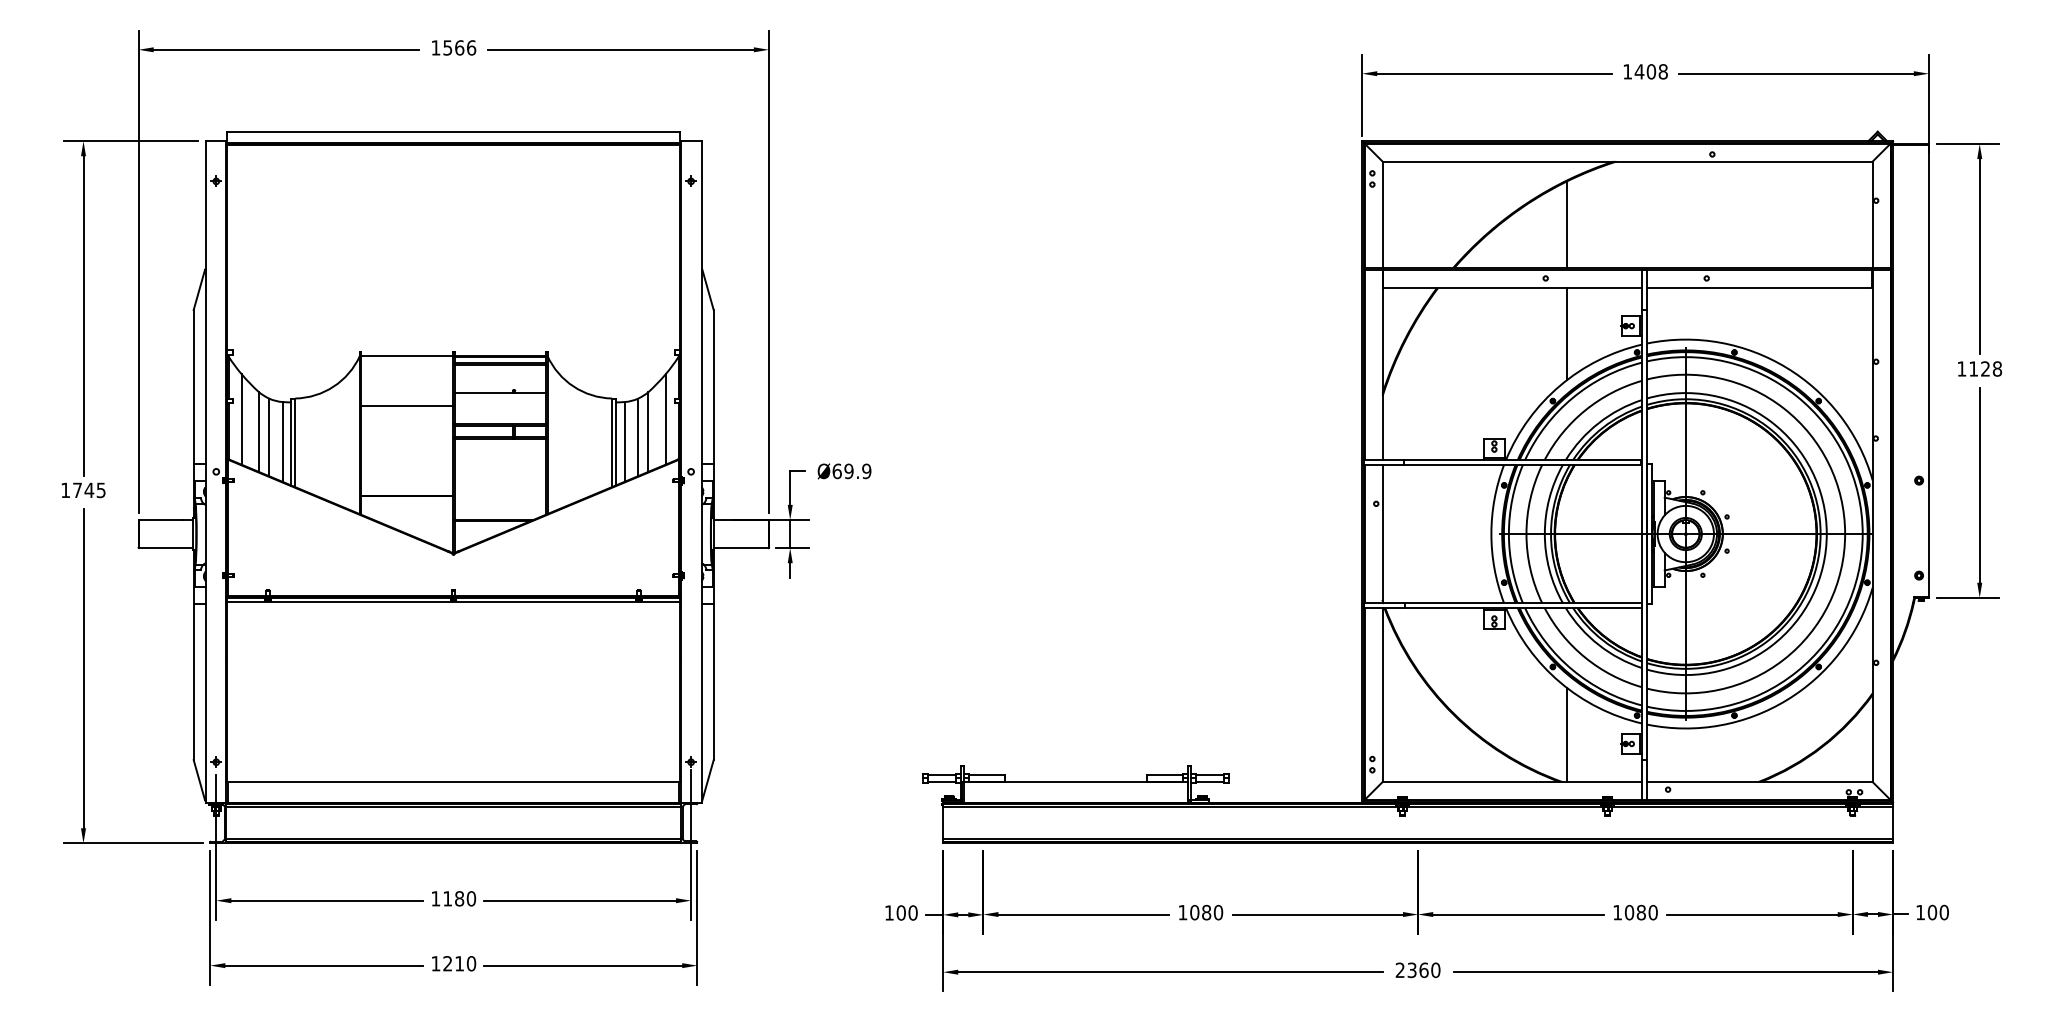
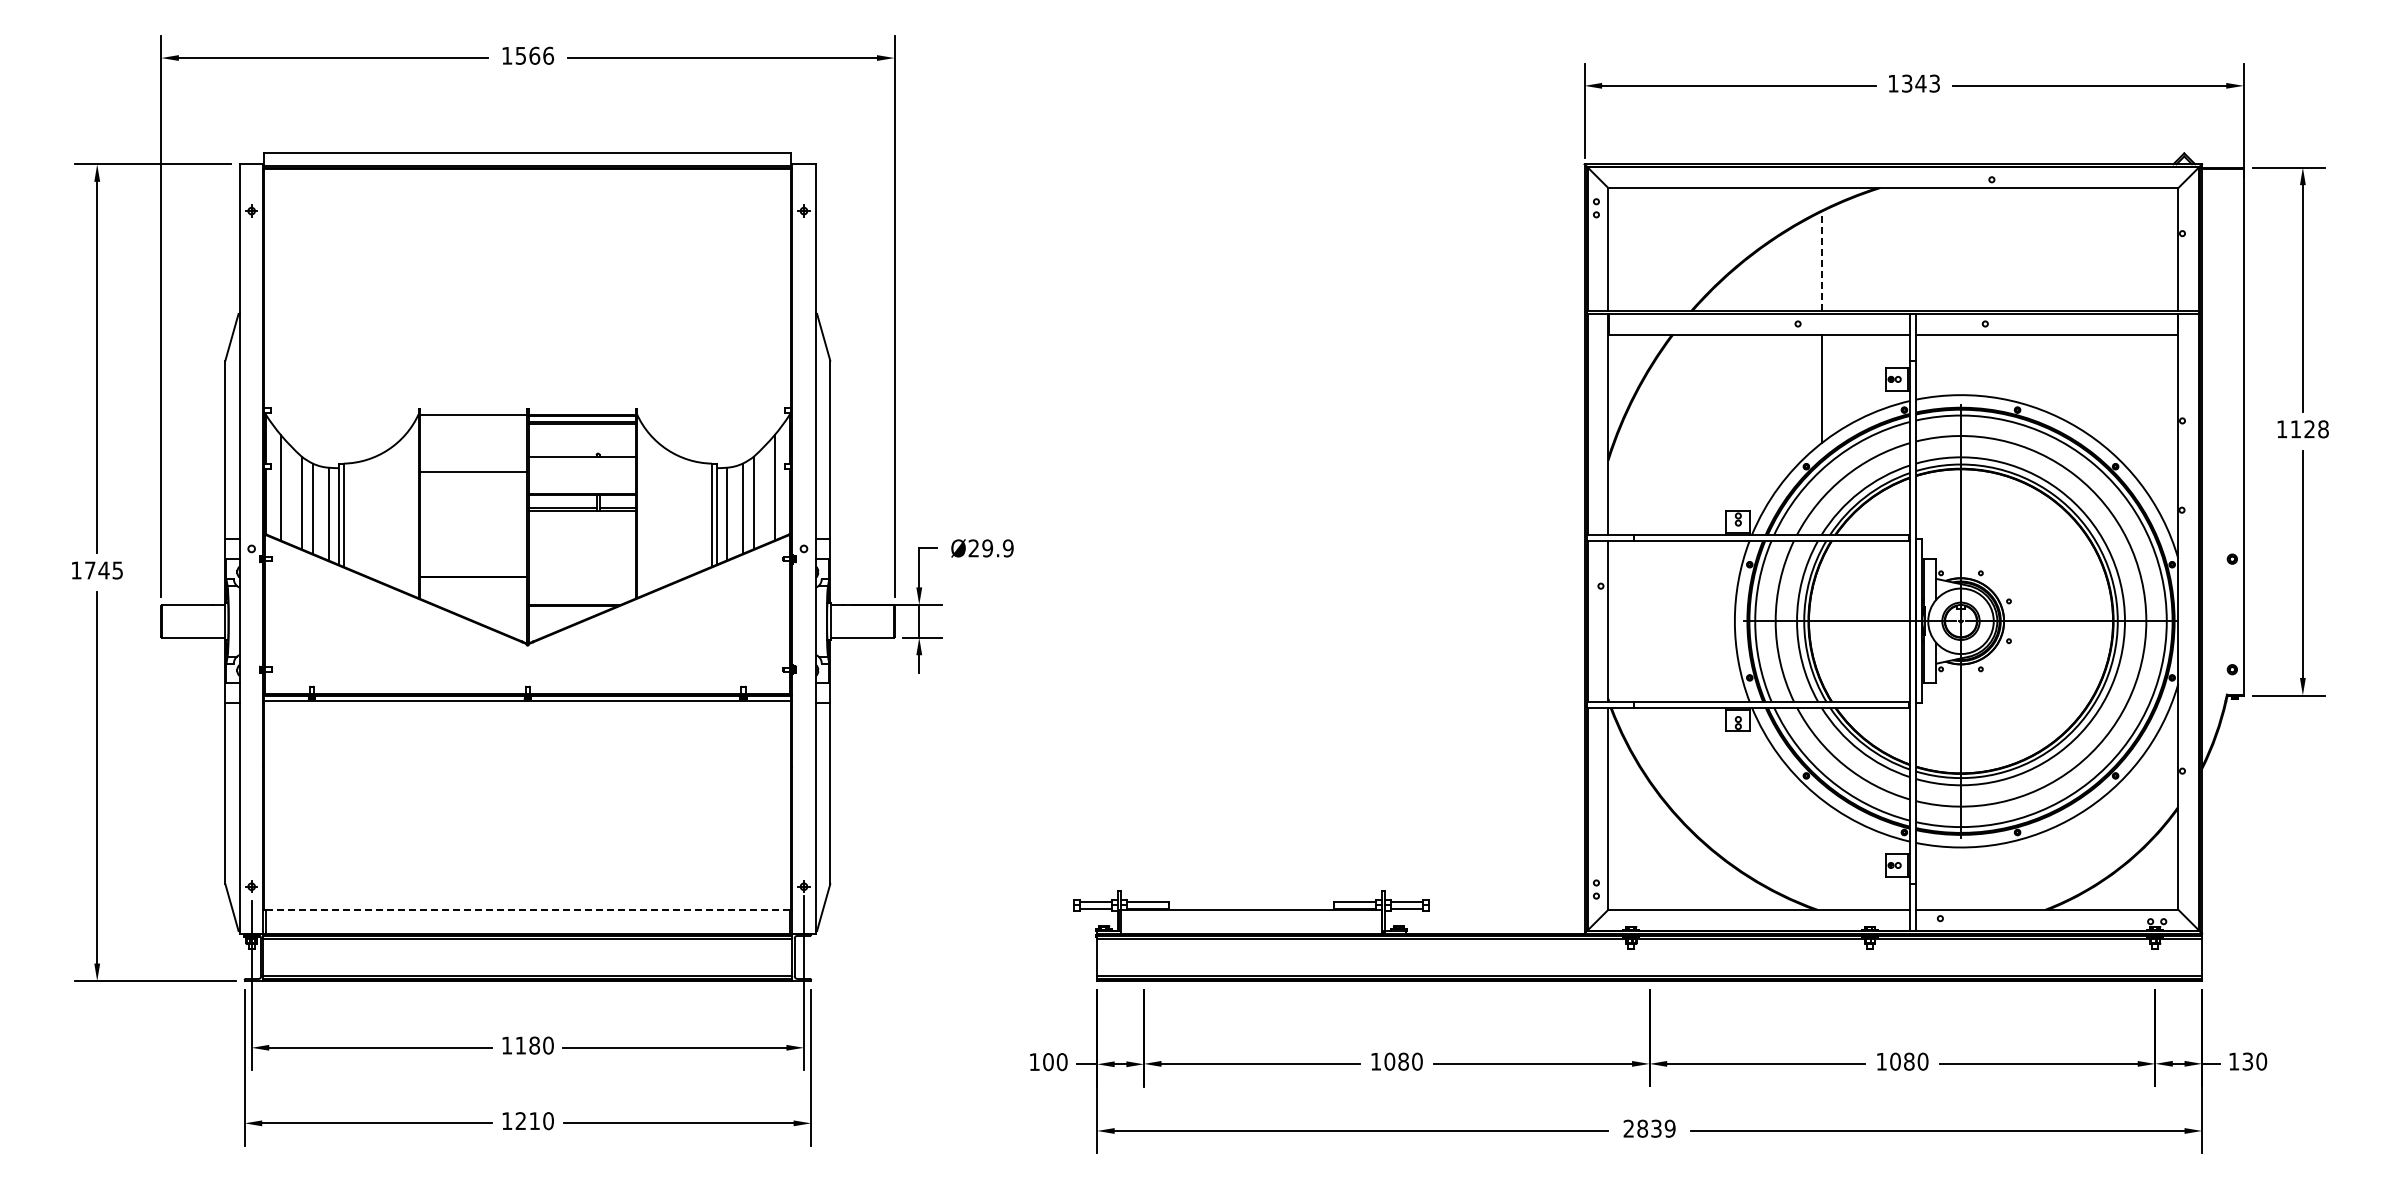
text: (1650, 71) -> (1920, 83), 1408 -> 1343
line: (1566, 223) -> (1822, 260), solid -> dashed
text: (836, 471) -> (973, 548), Ø69.9 -> Ø29.9
line: (1566, 734) -> (1822, 854), removed
line: (453, 781) -> (527, 909), solid -> dashed
text: (1932, 912) -> (2247, 1061), 100 -> 130
text: (1424, 970) -> (1656, 1128), 2360 -> 2839

